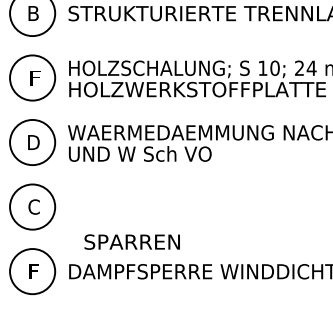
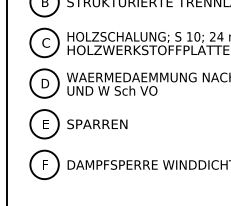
text: (35, 77) -> (46, 42), F -> C
text: (34, 207) -> (45, 124), C -> E
text: (132, 242) -> (97, 124), moved

